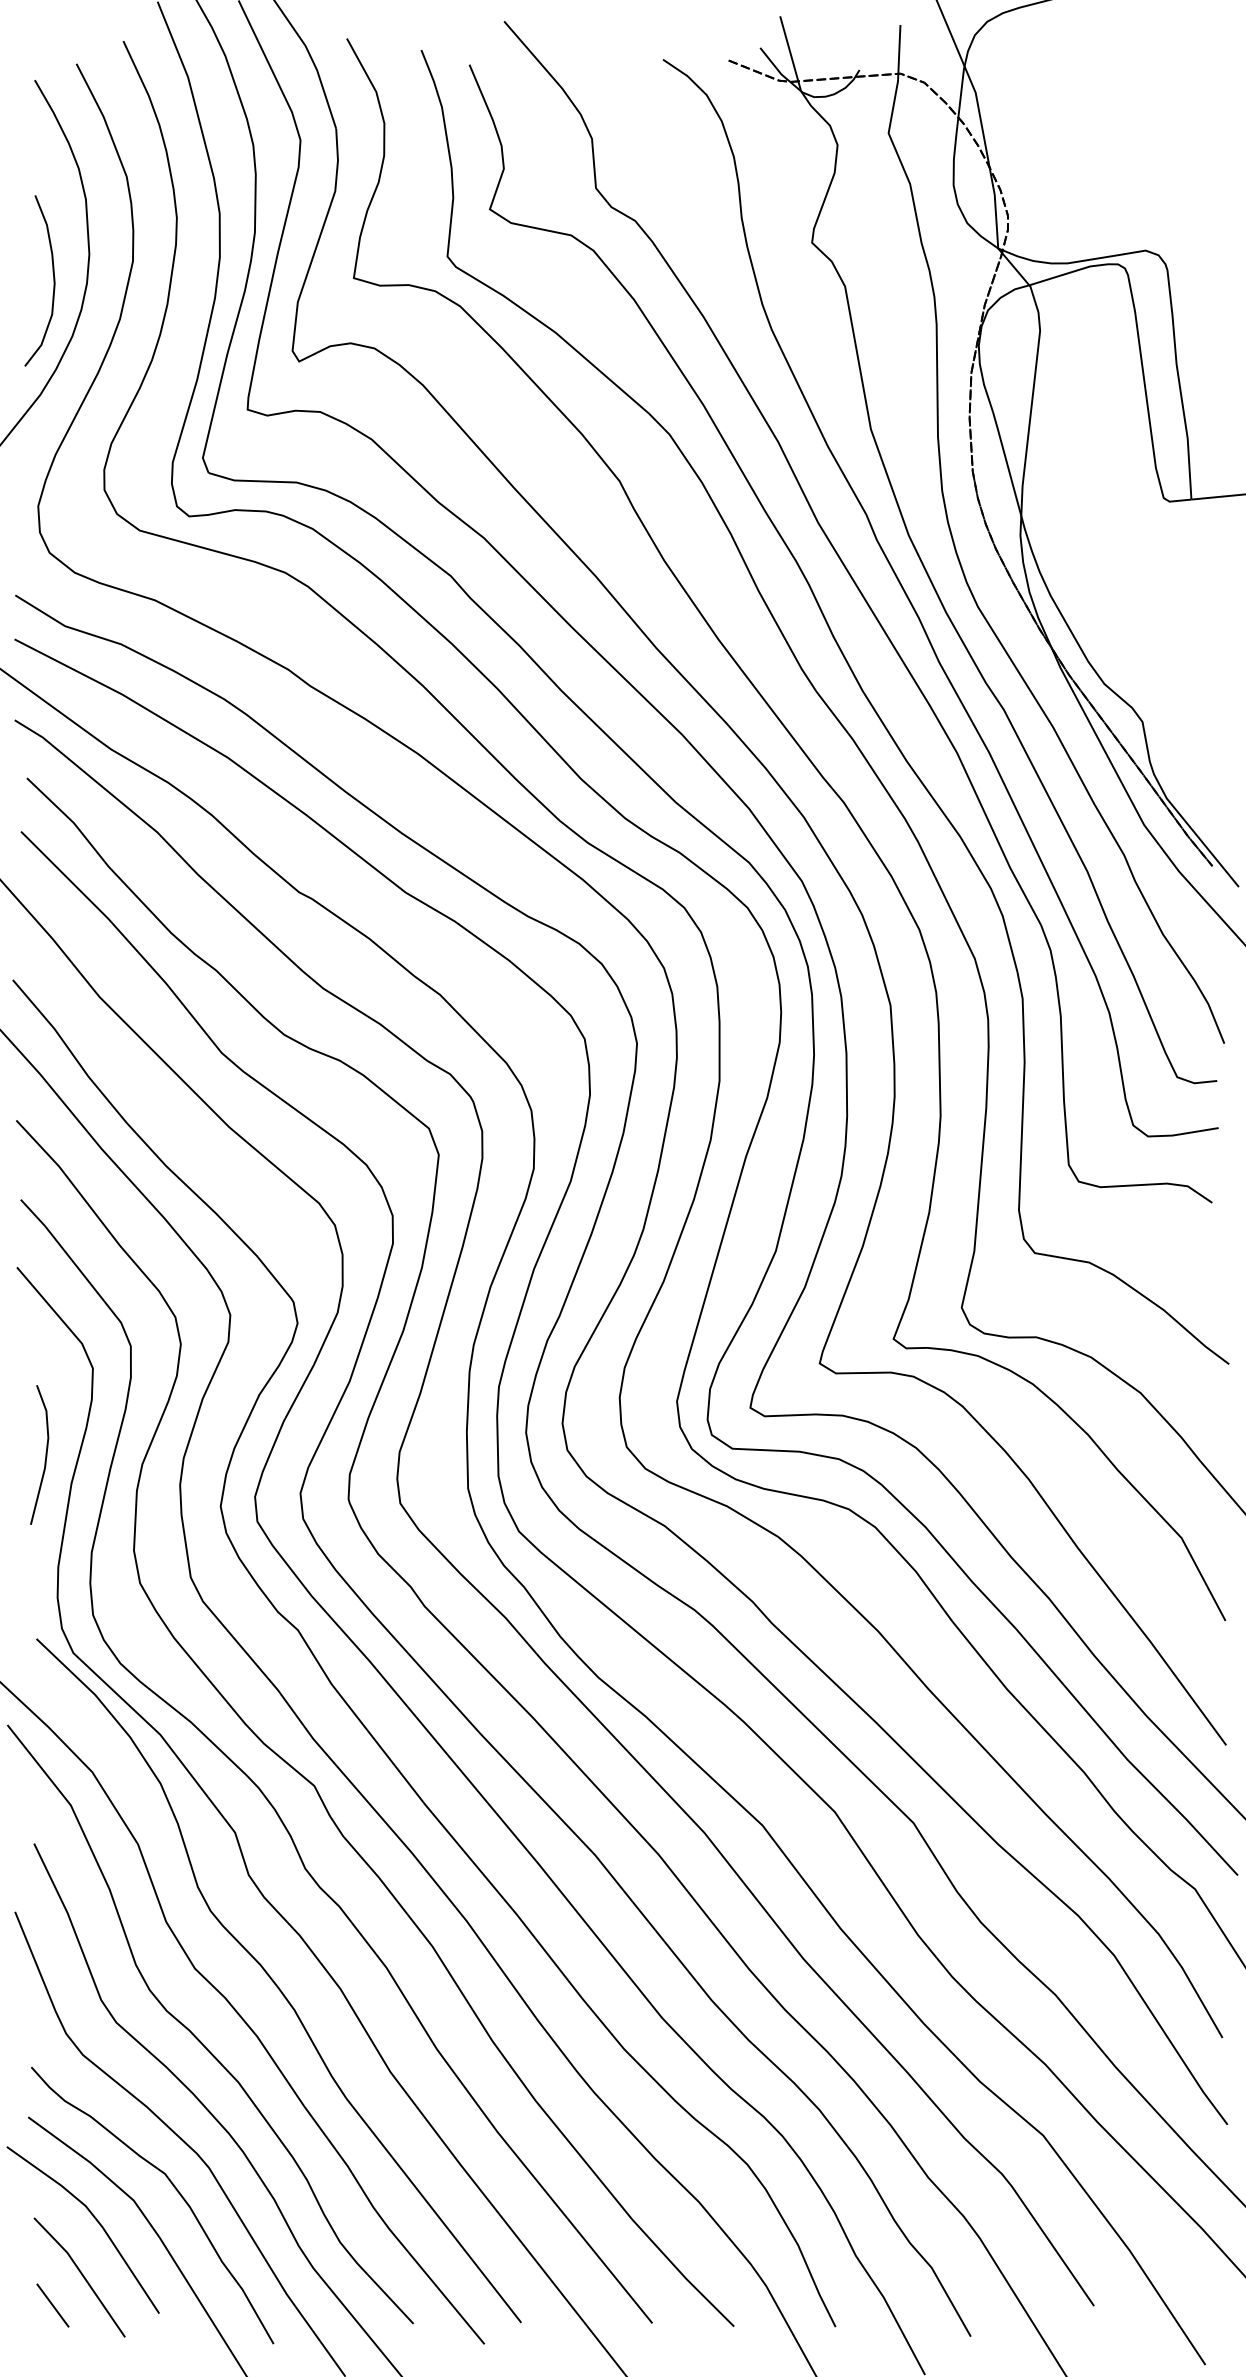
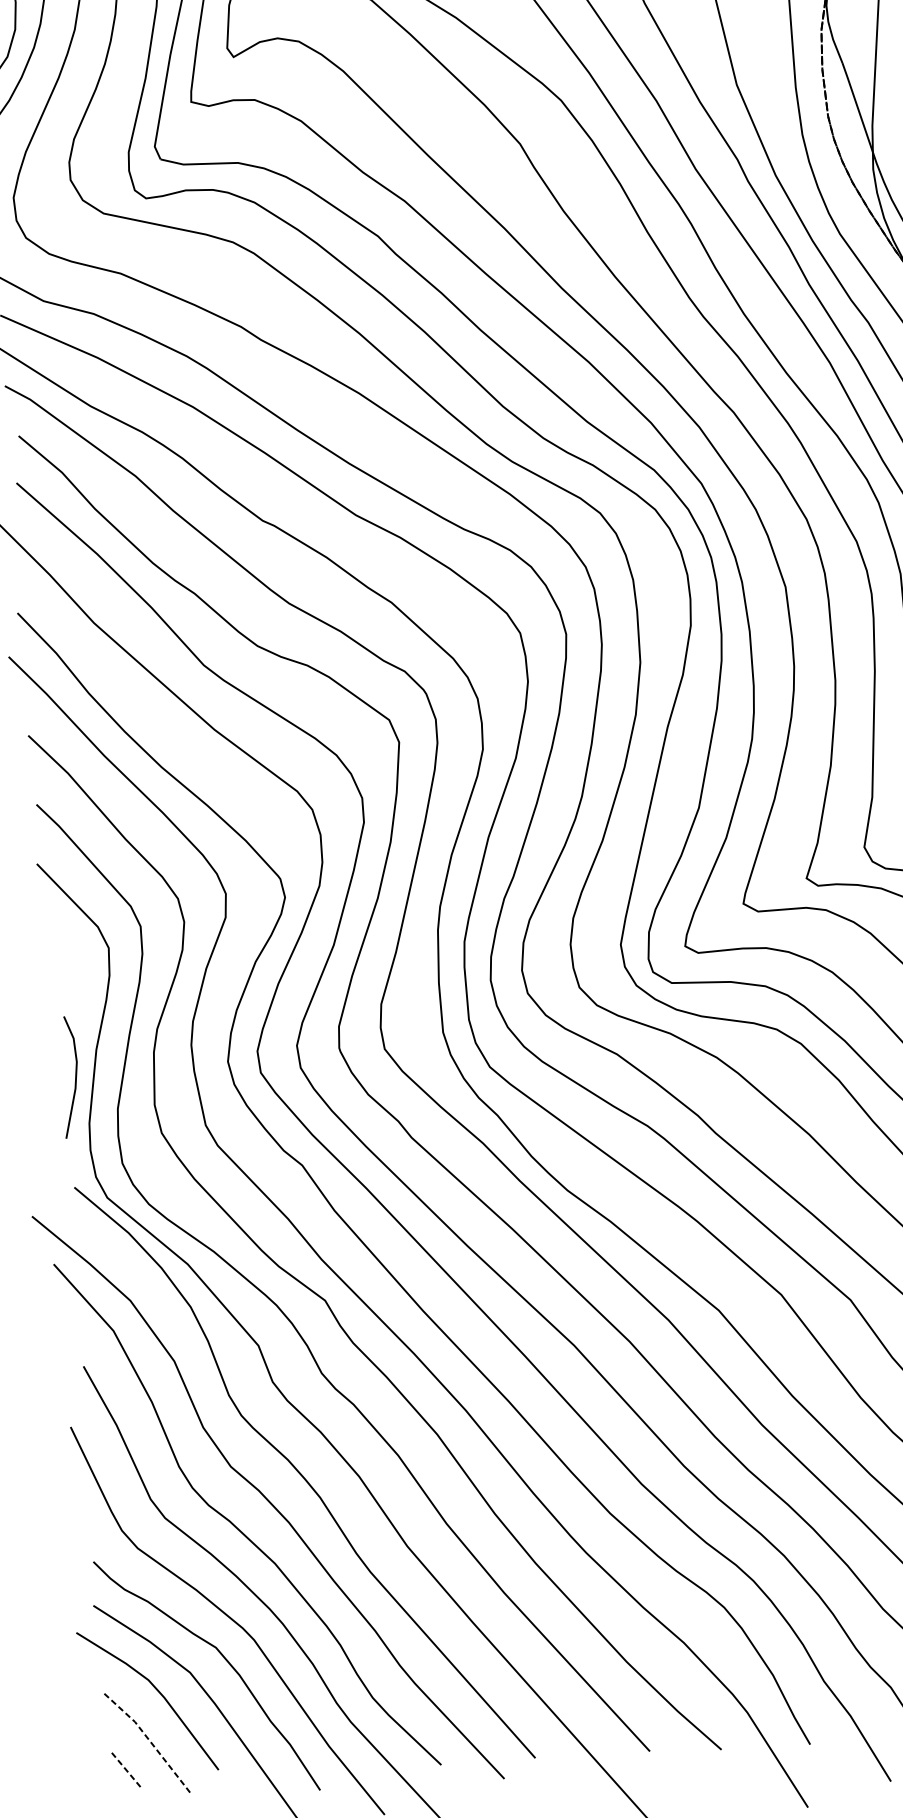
line: (45, 1454) -> (75, 1076), moved
line: (81, 2274) -> (148, 1740), solid -> dashed
line: (52, 2305) -> (124, 1768), solid -> dashed

